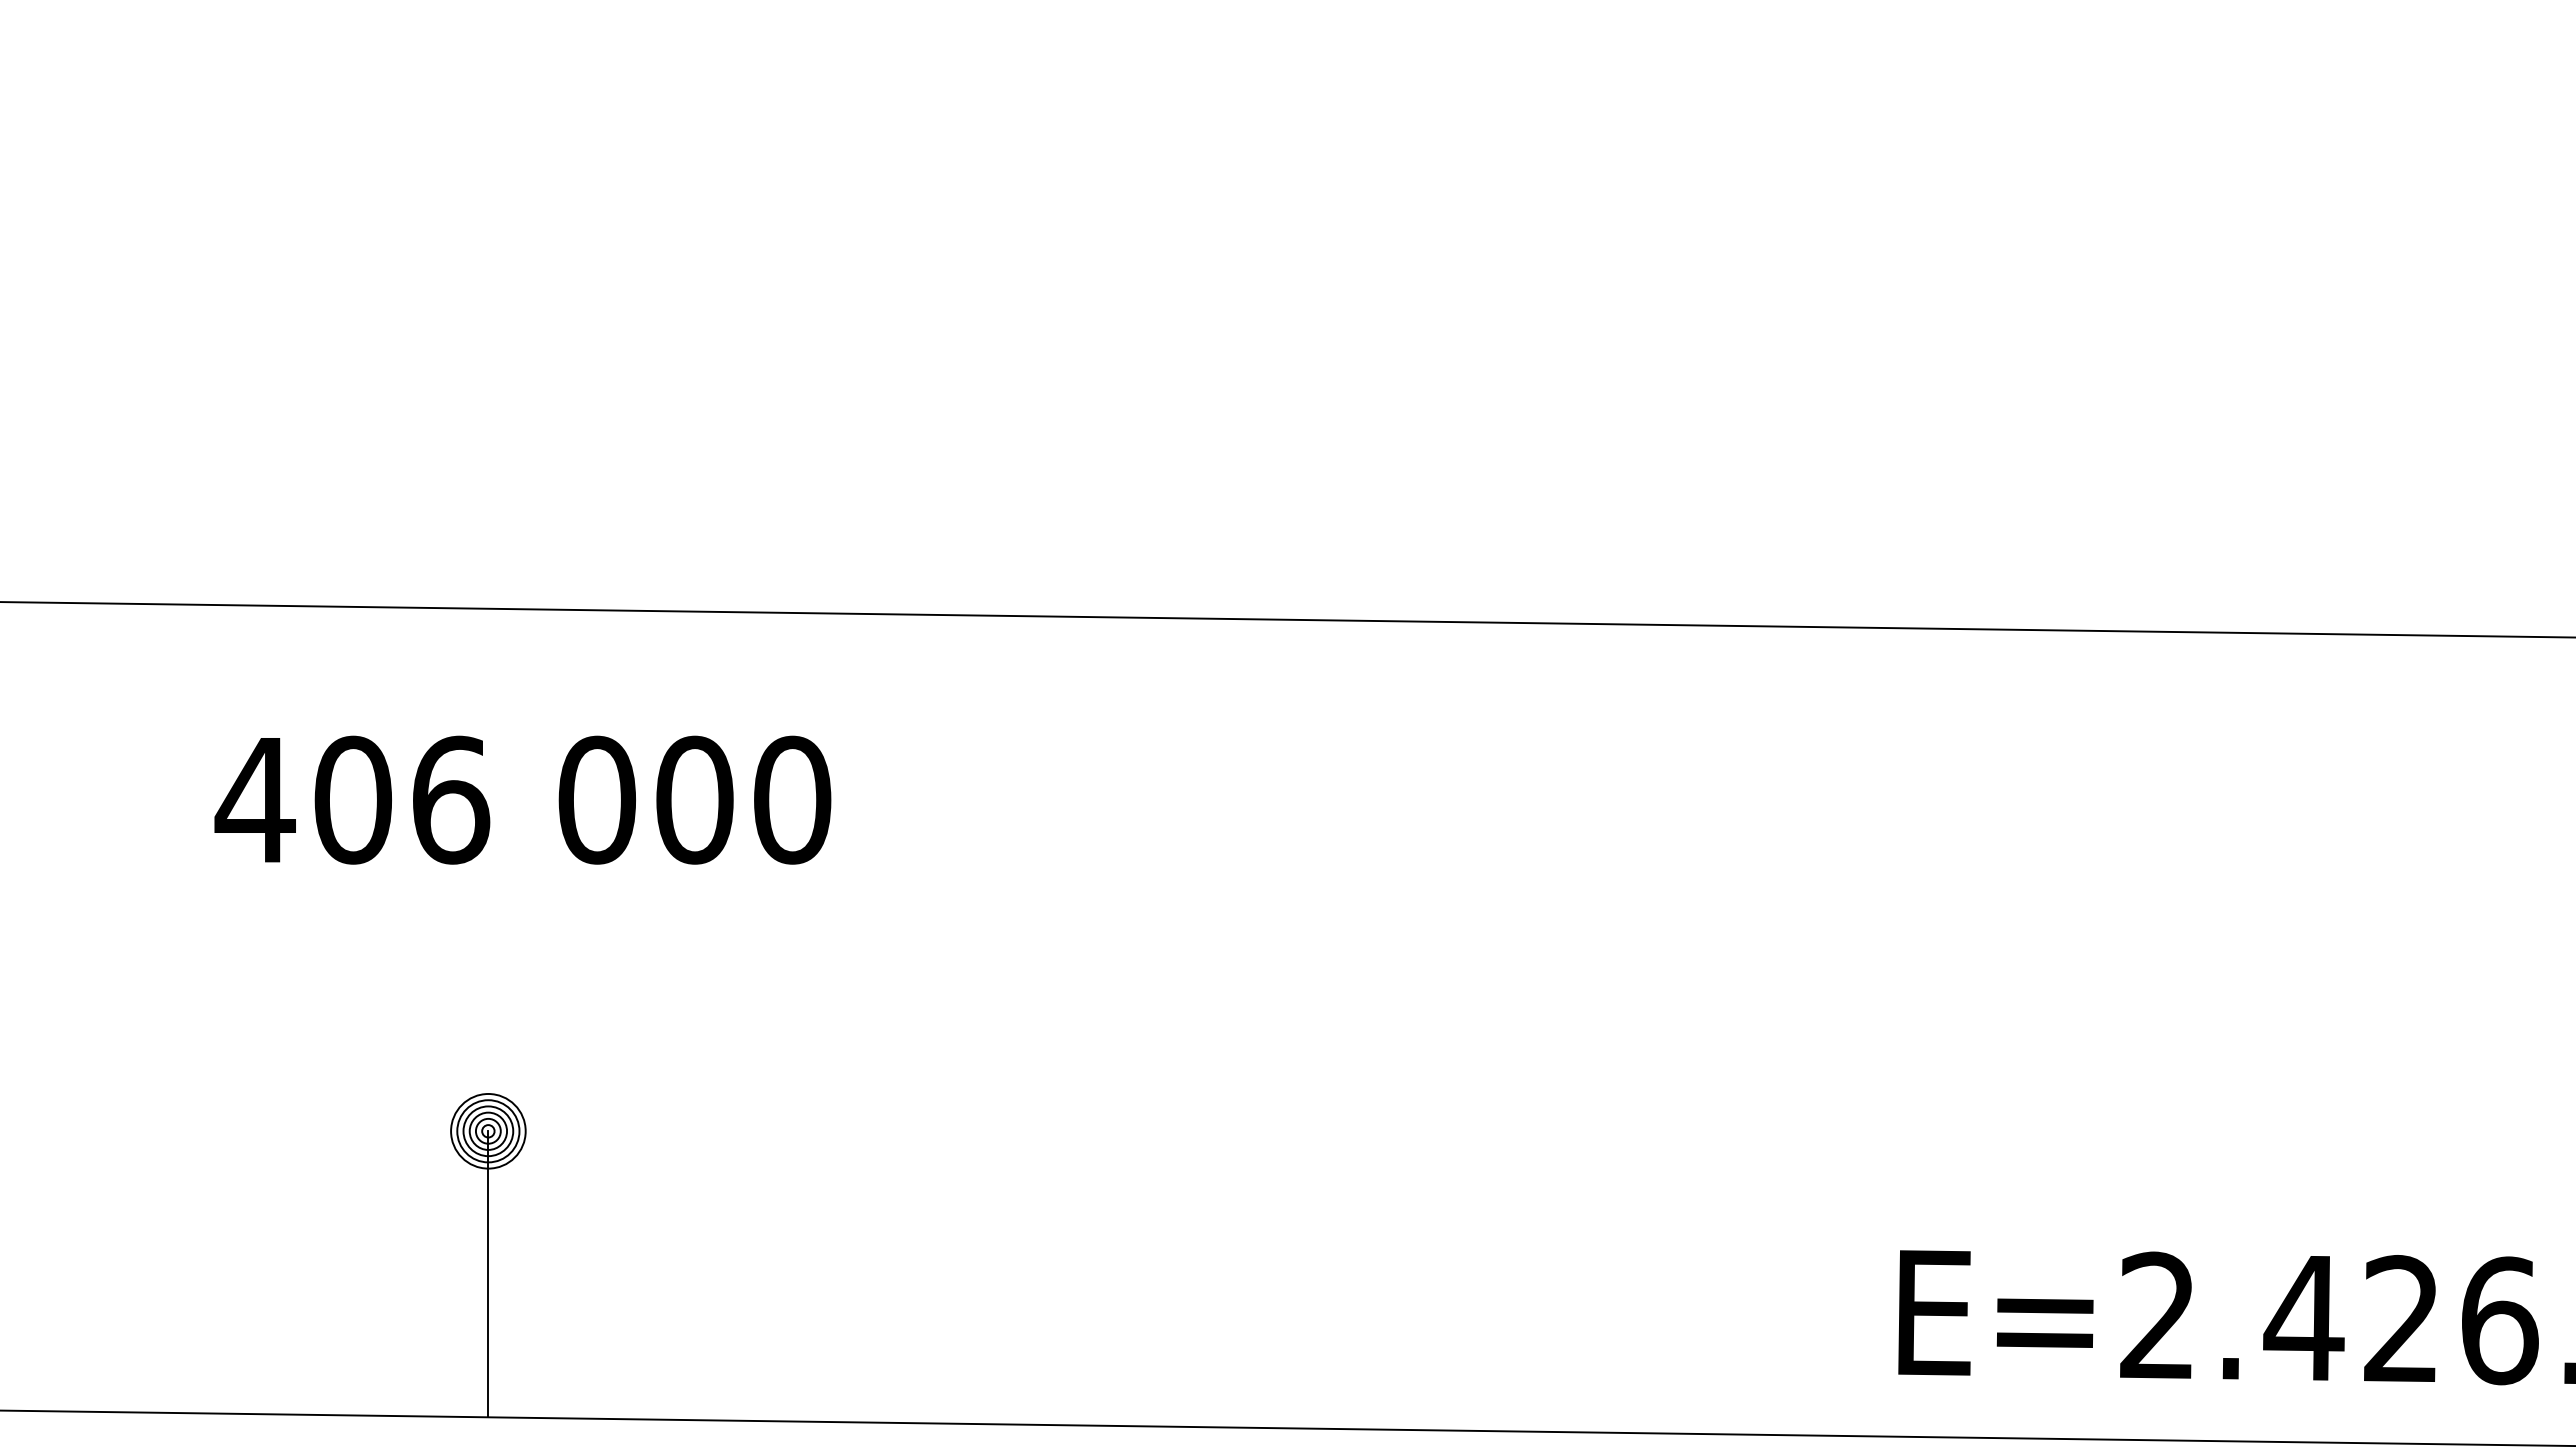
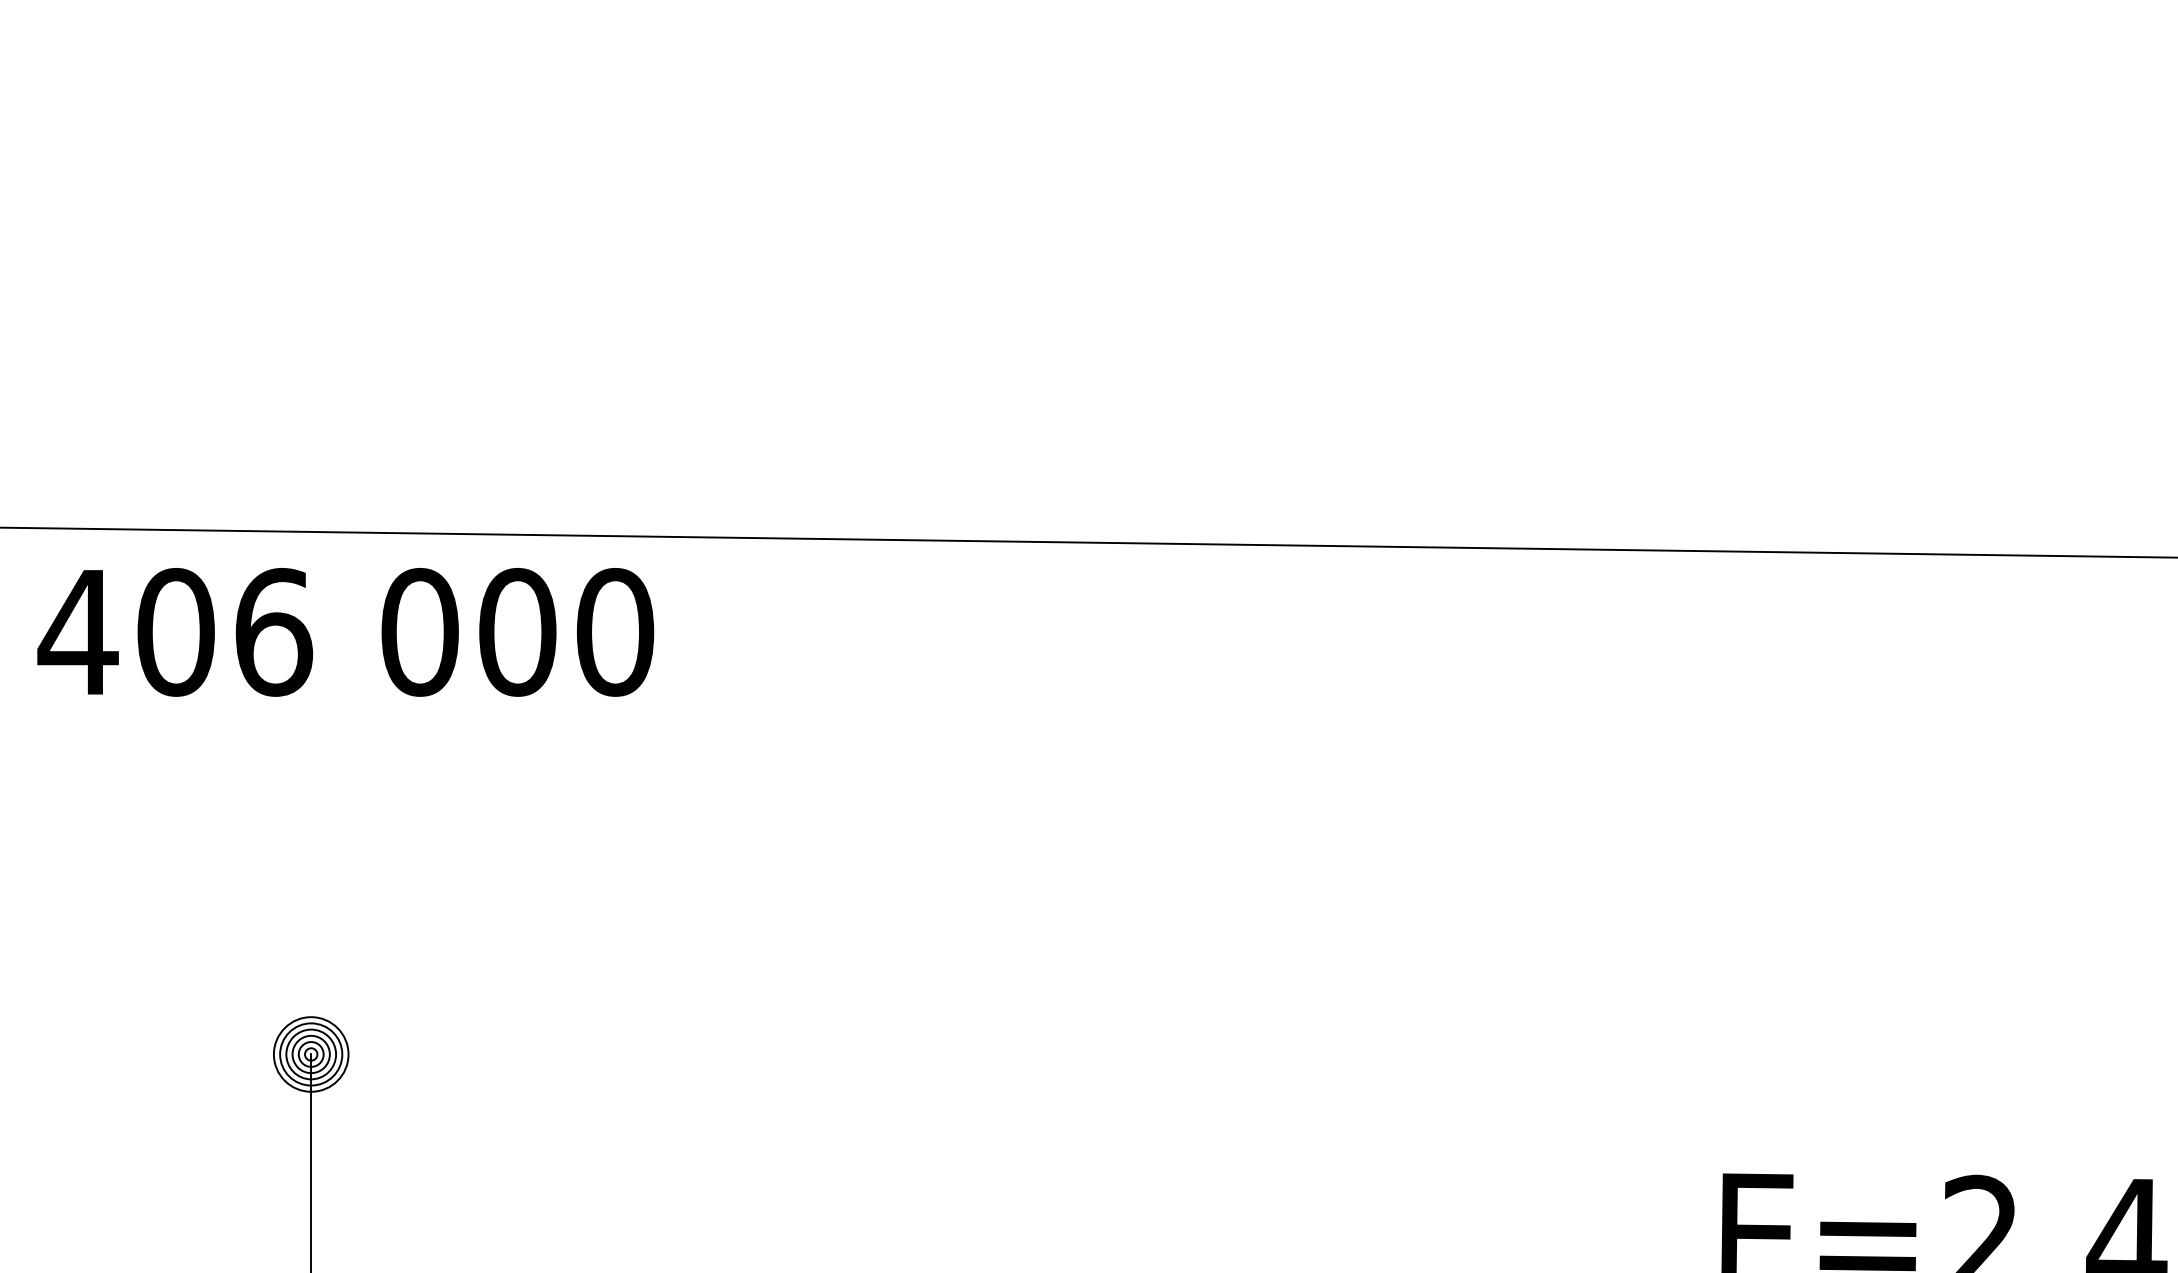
text: (522, 799) -> (345, 631), moved

